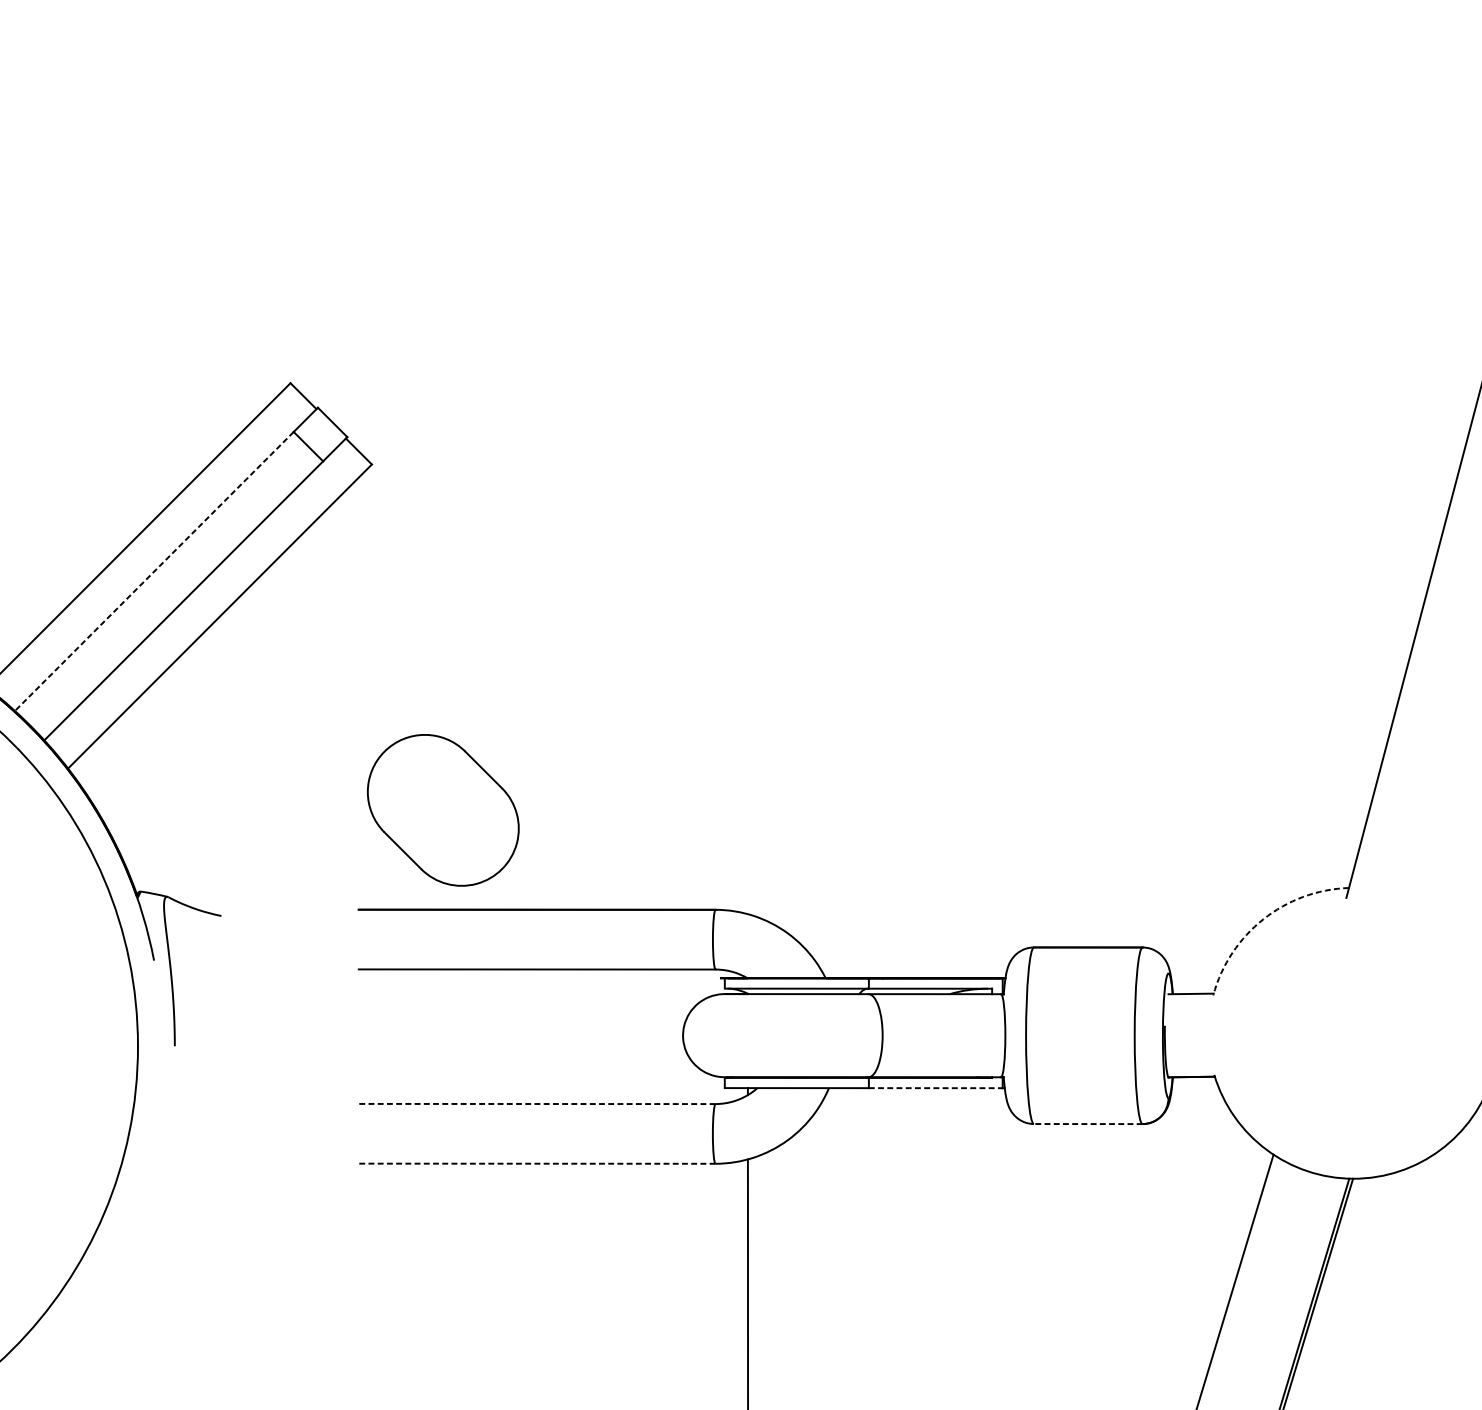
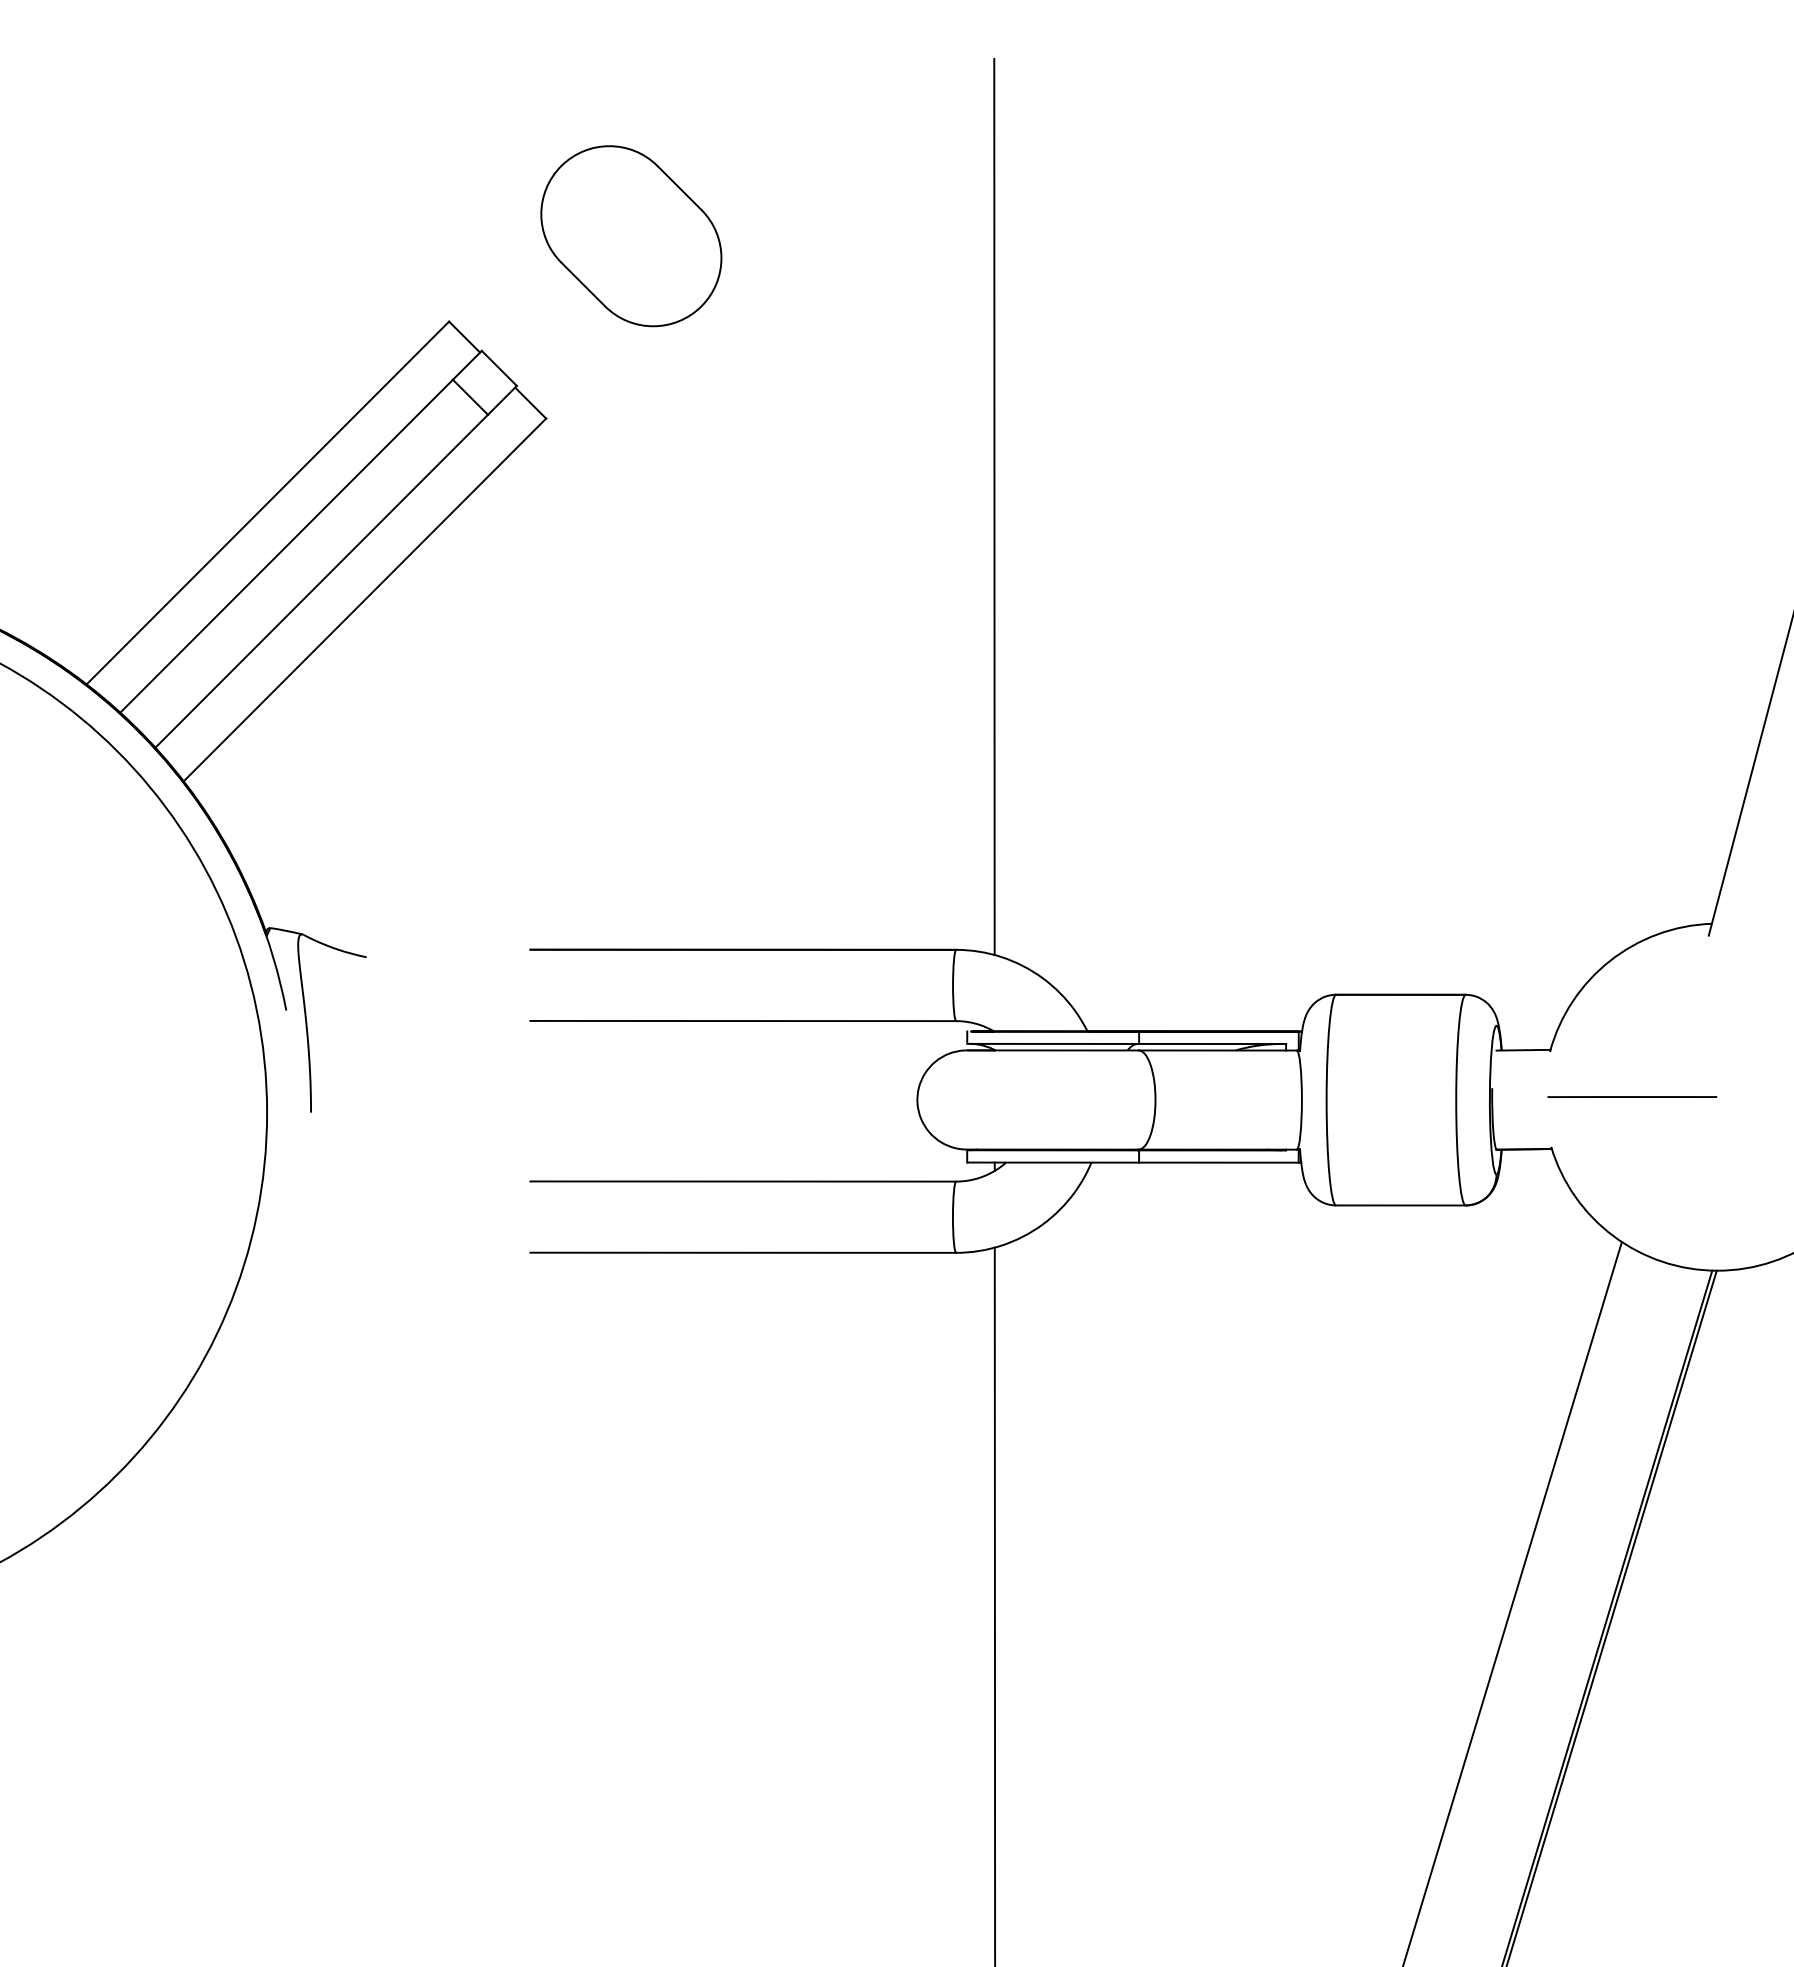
line: (747, 539) -> (994, 507), added
line: (154, 571) -> (286, 546), dashed -> solid
part: (443, 810) -> (631, 236), moved
arc: (1263, 919) -> (1609, 961), dashed -> solid
line: (1282, 1032) -> (1632, 1096), added
line: (935, 1088) -> (1218, 1162), dashed -> solid
line: (537, 1103) -> (743, 1181), dashed -> solid
line: (1087, 1124) -> (1400, 1205), dashed -> solid
line: (537, 1163) -> (743, 1252), dashed -> solid

